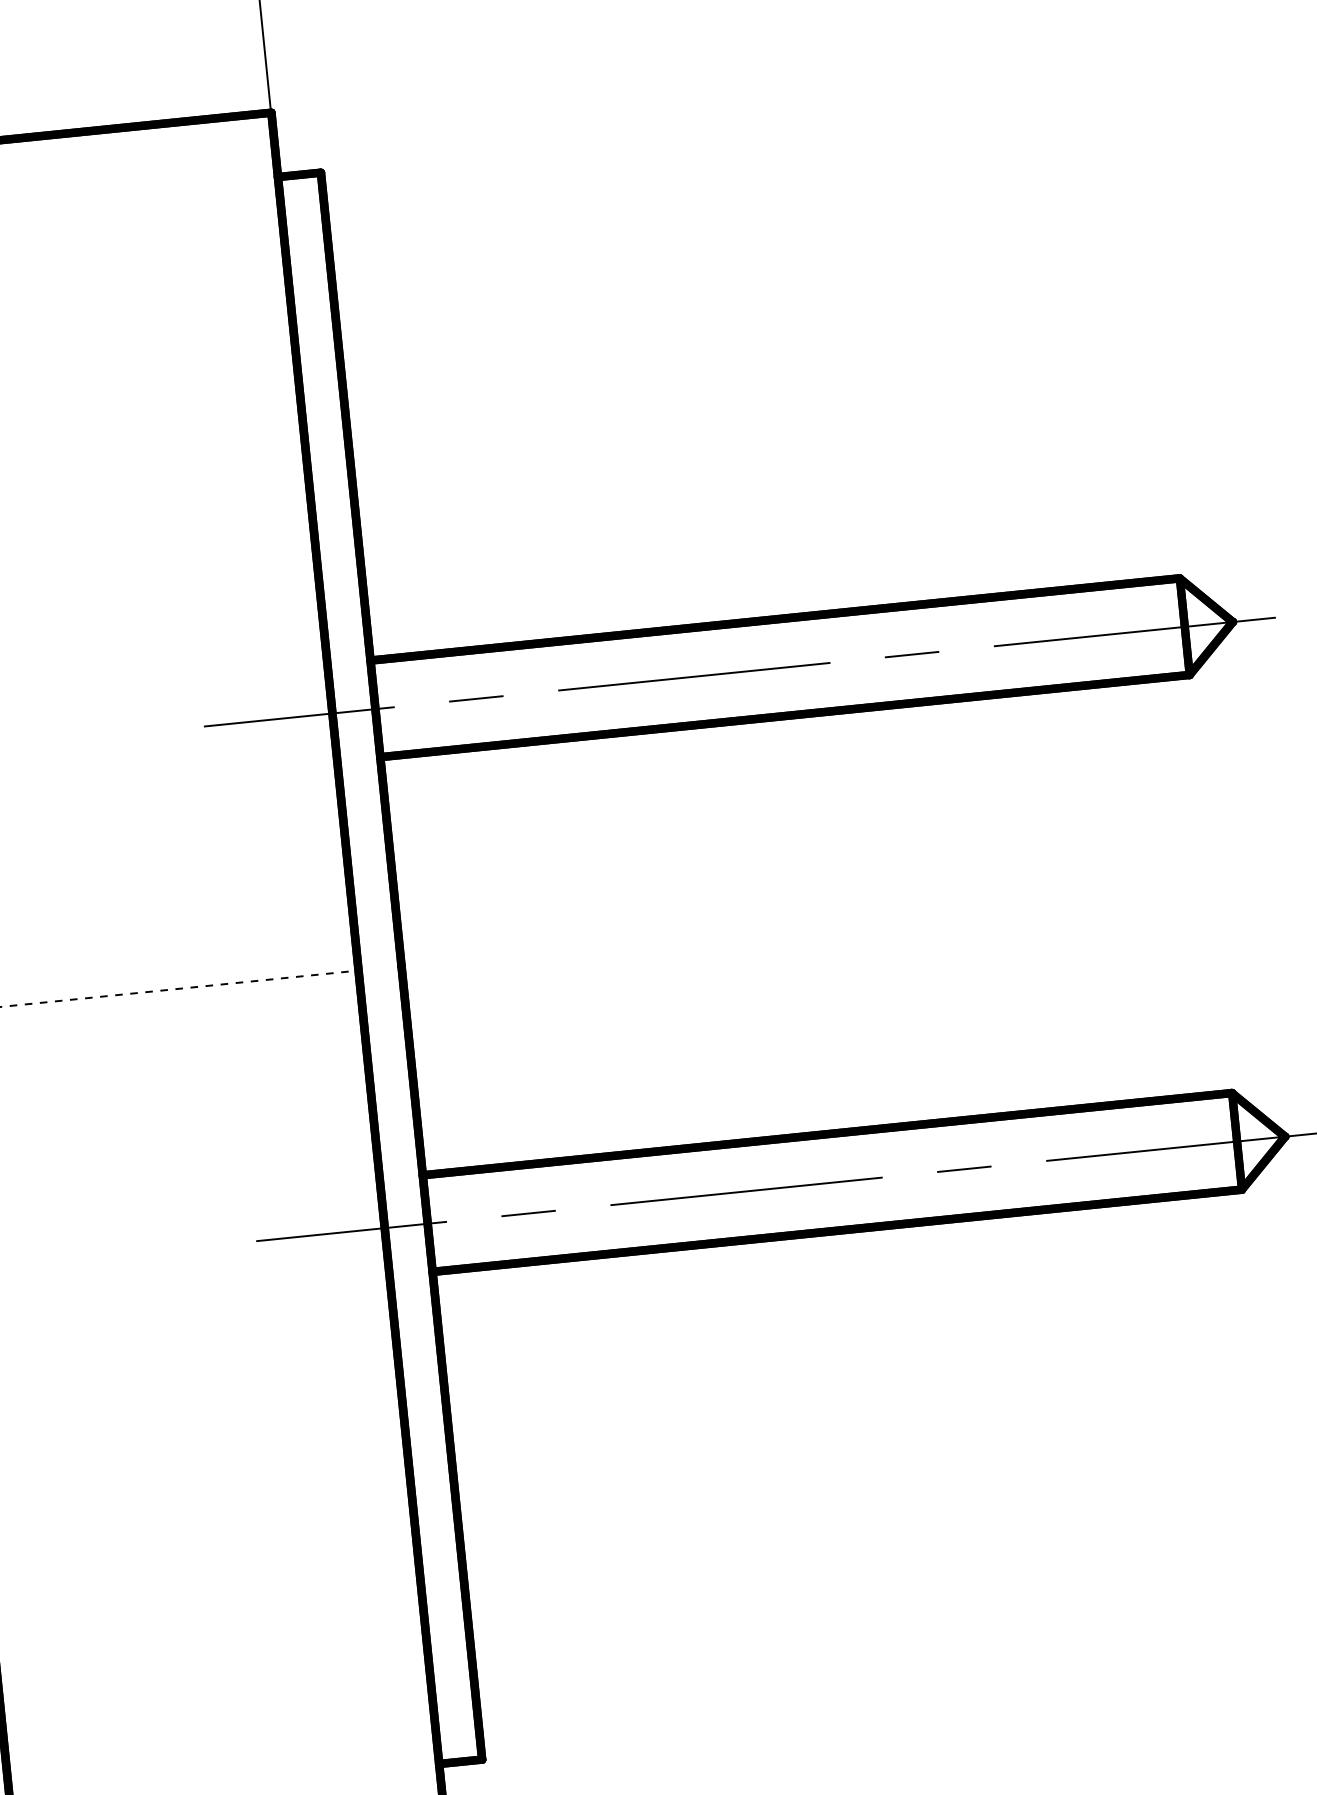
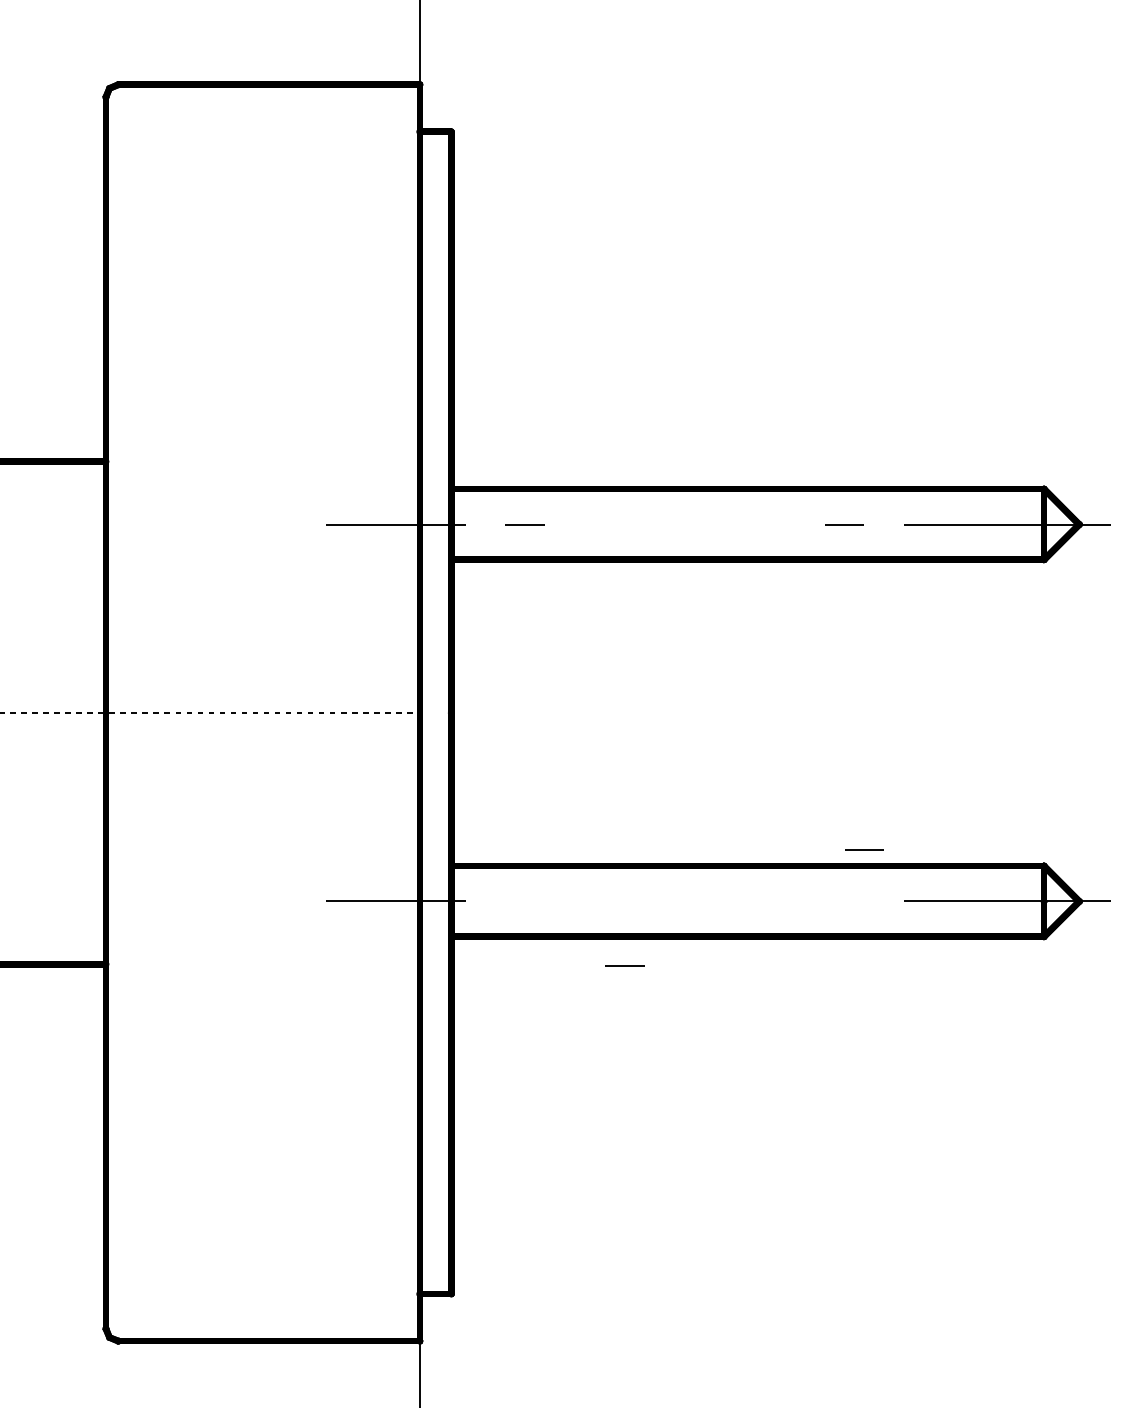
line: (693, 676) -> (684, 524), removed
line: (964, 1167) -> (864, 849), moved
line: (745, 1190) -> (684, 900), removed
line: (527, 1212) -> (624, 965), moved

